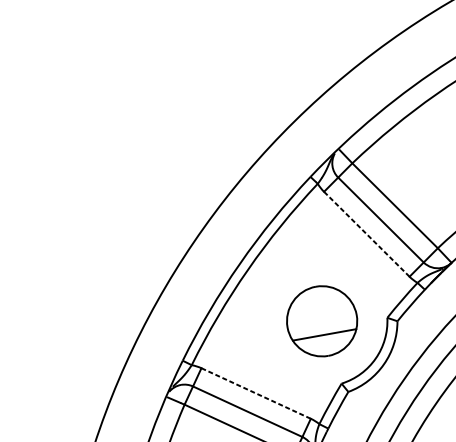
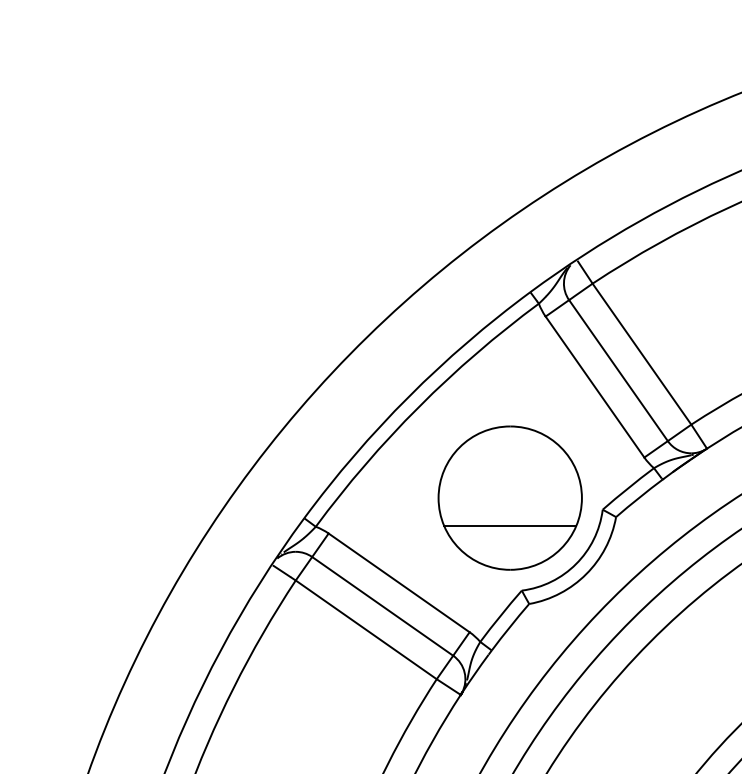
line: (366, 233) -> (594, 386), dashed -> solid
part: (321, 320) -> (509, 497), size x1.43
line: (256, 393) -> (399, 583), dashed -> solid

